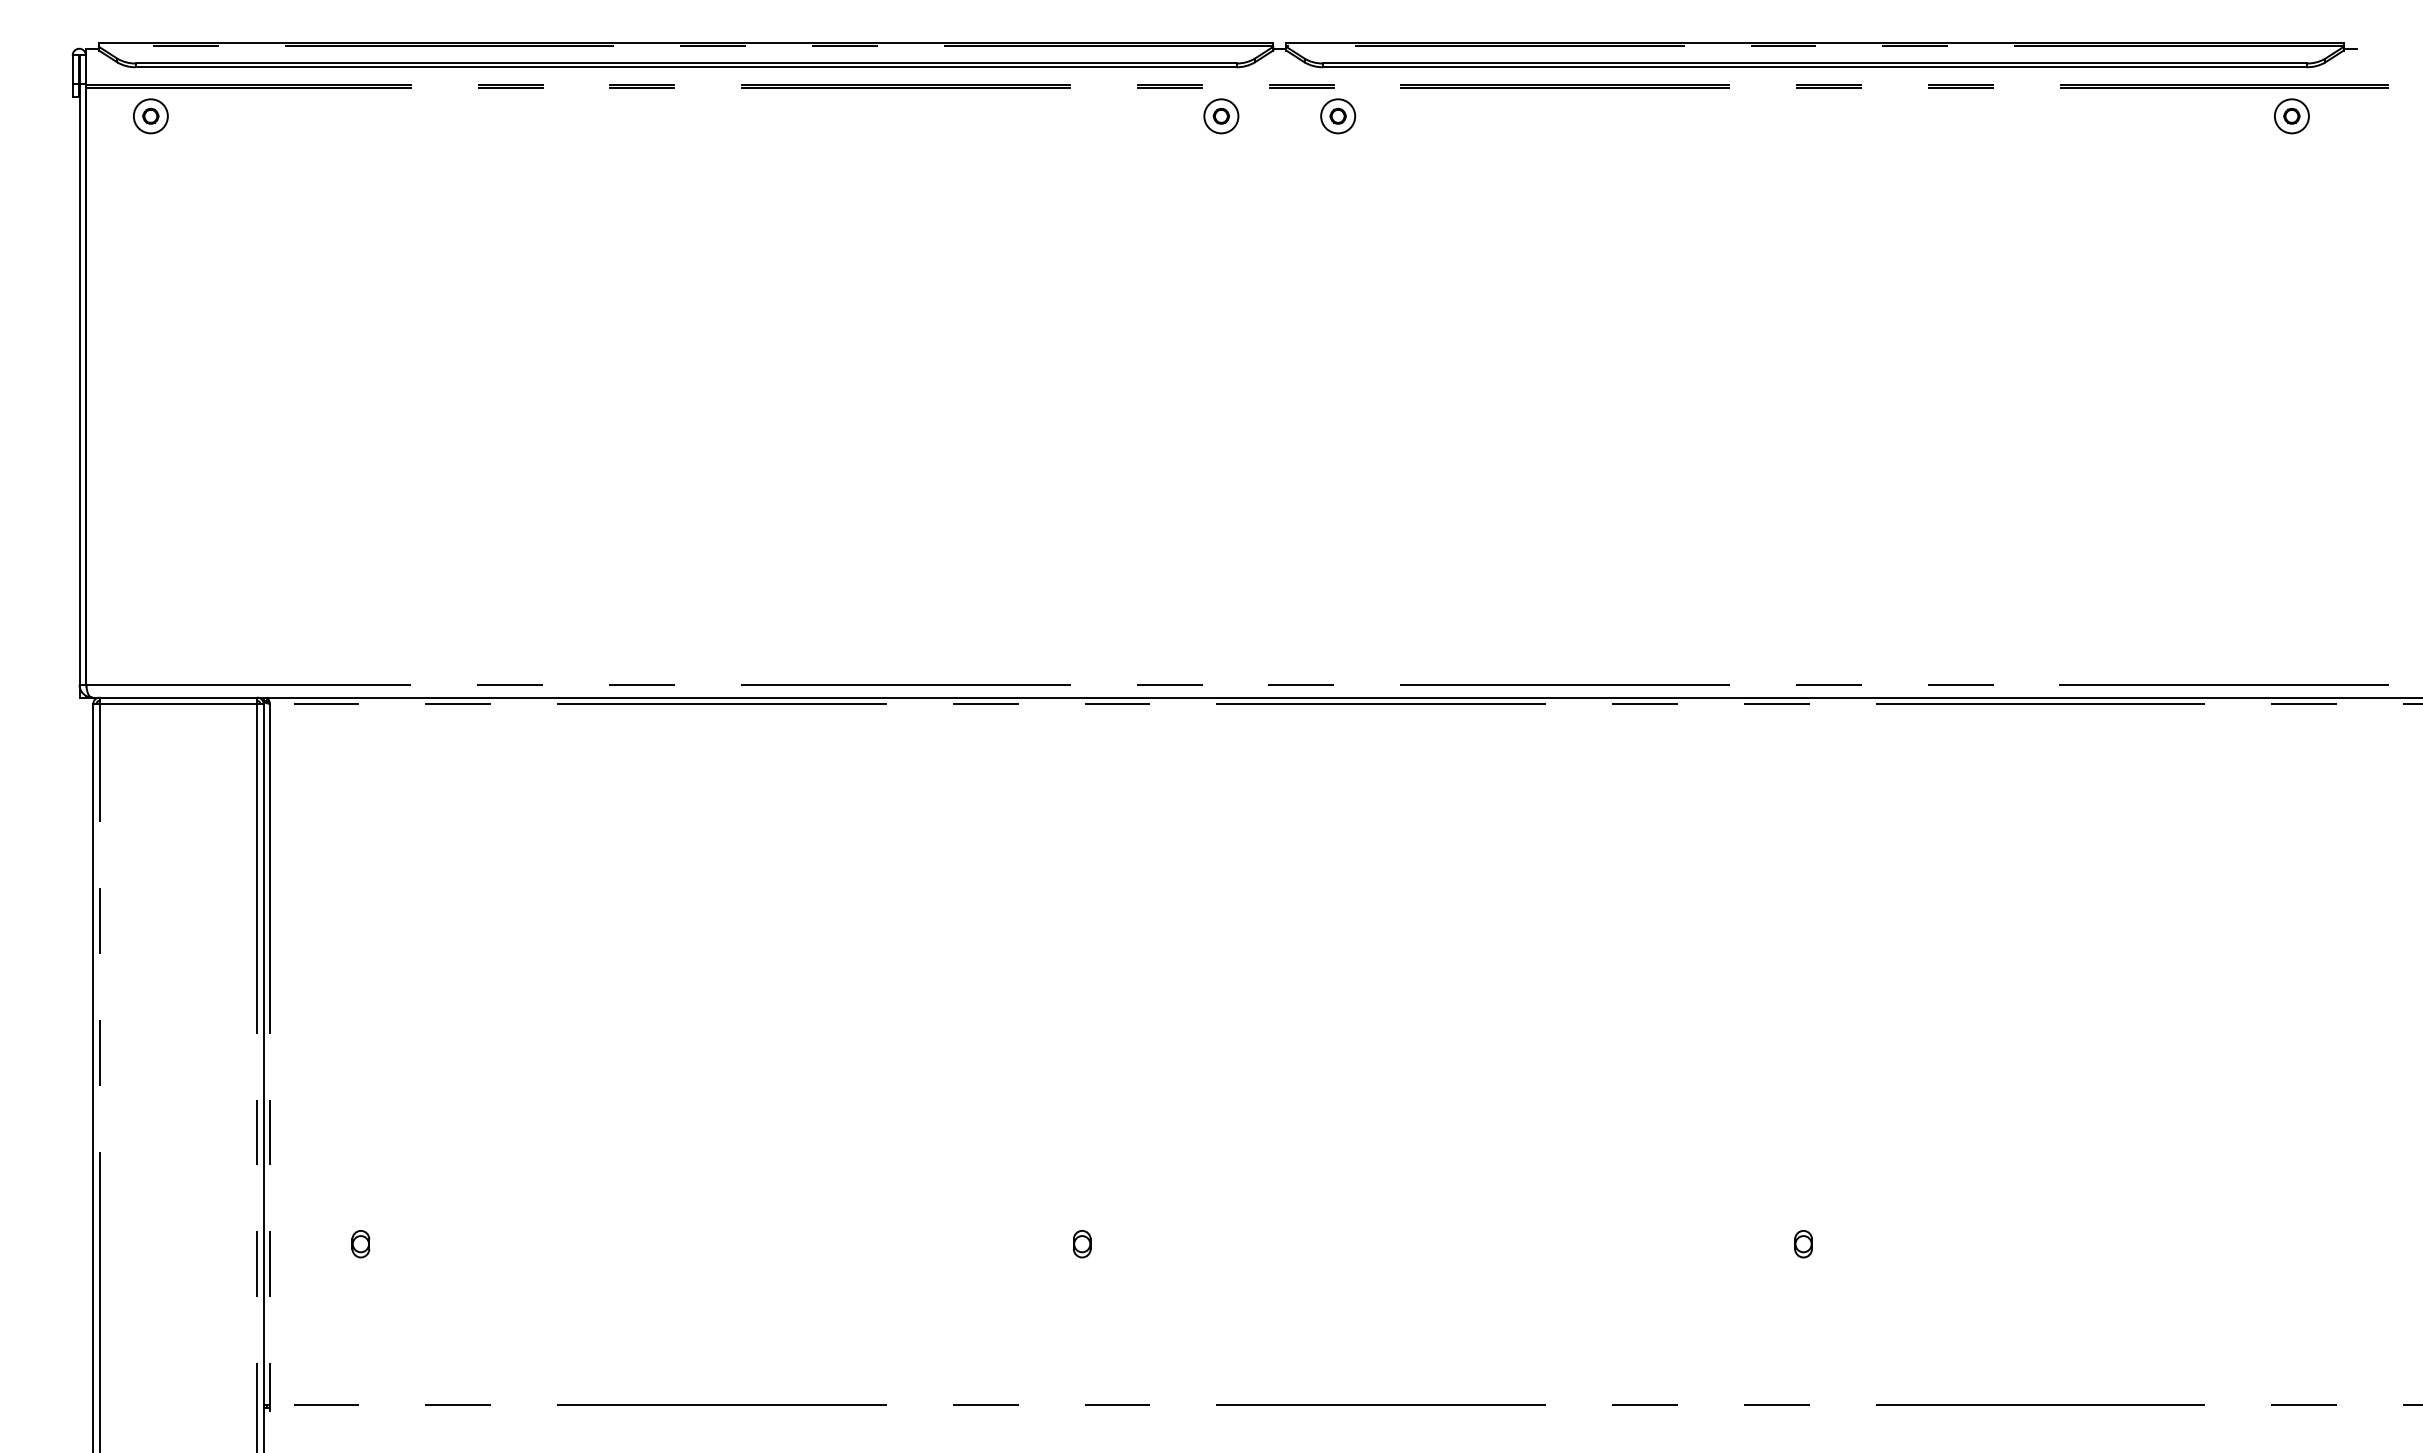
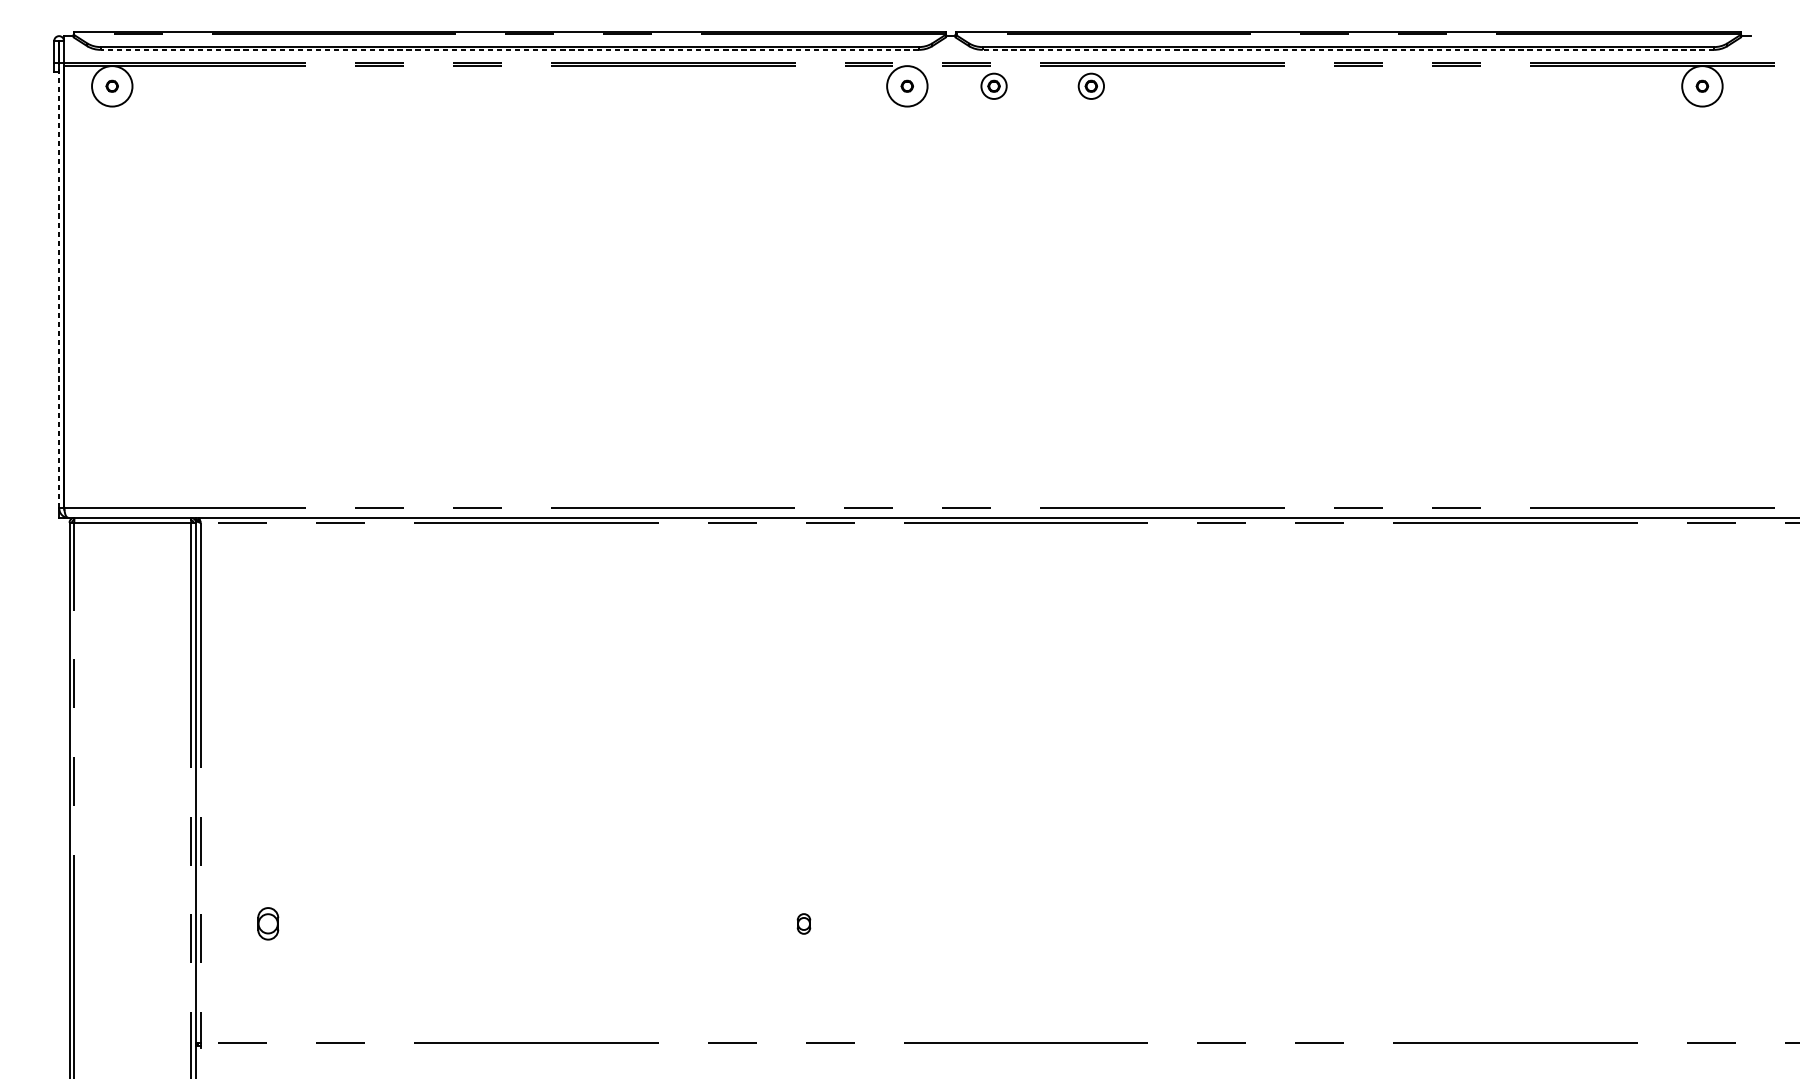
line: (685, 67) -> (509, 50), solid -> dashed
line: (1814, 67) -> (1347, 50), solid -> dashed
circle: (150, 116) -> (111, 86), size x1.6
circle: (1221, 116) -> (907, 86), size x1.6
part: (1469, 116) -> (1091, 86), added
circle: (2291, 116) -> (1702, 86), size x1.6
line: (79, 384) -> (59, 285), solid -> dashed
part: (360, 1244) -> (267, 924), size x1.6
part: (1803, 1244) -> (1339, 924), removed

